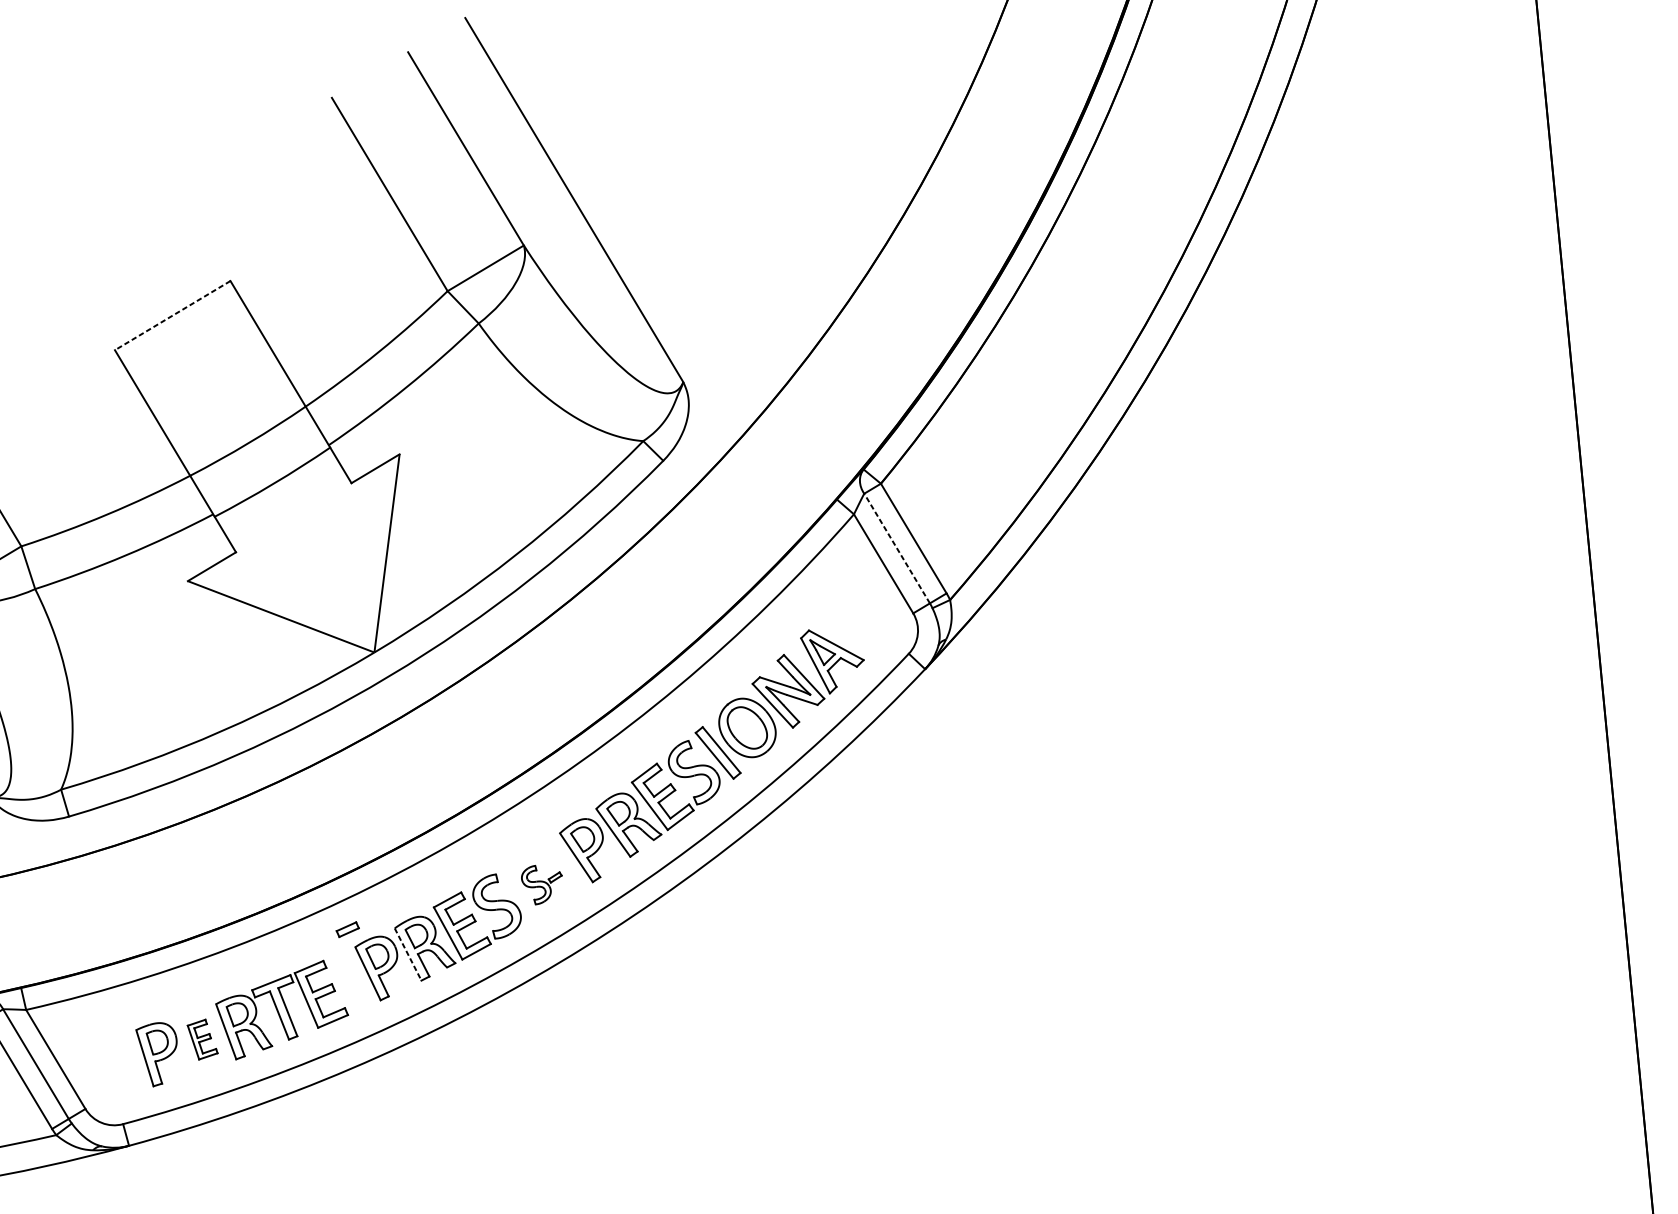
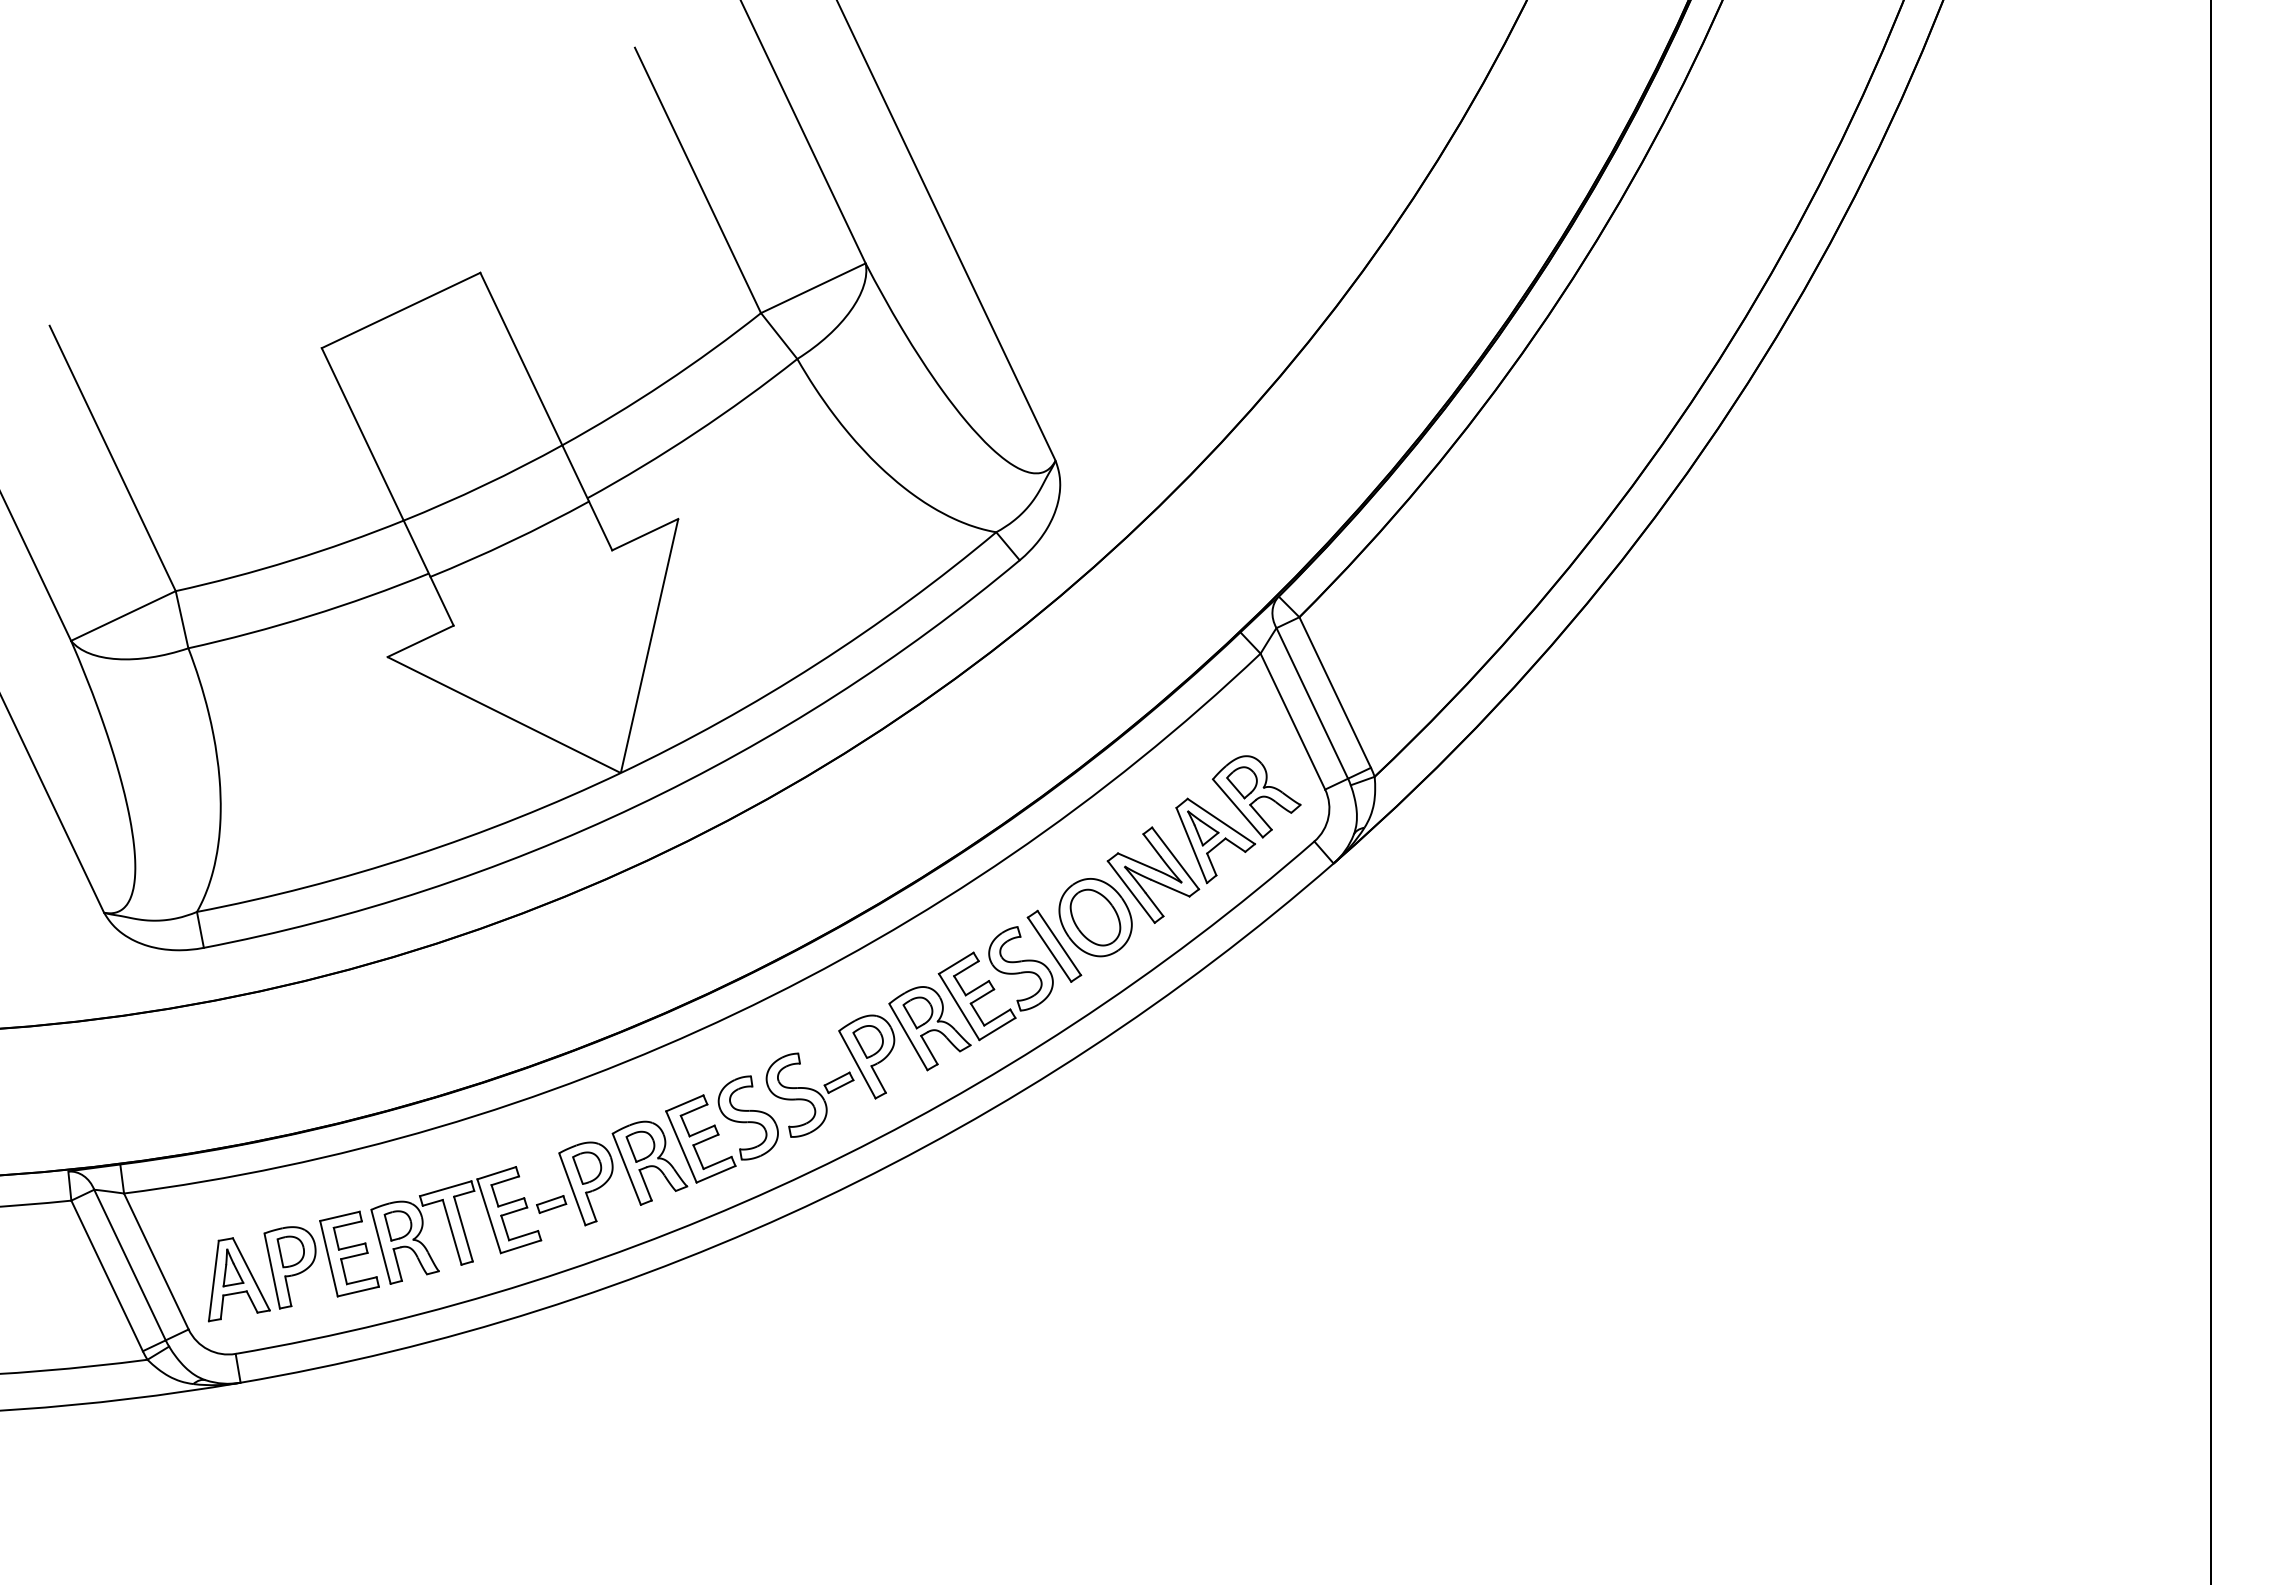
line: (173, 315) -> (401, 310), dashed -> solid
line: (897, 547) -> (1312, 702), dashed -> solid
part: (861, 623) -> (1256, 796), added
part: (542, 884) -> (809, 1094), size x1.67
part: (347, 929) -> (551, 1204), moved
line: (408, 954) -> (627, 1169), dashed -> solid
part: (202, 1039) -> (349, 1253), size x1.67
part: (120, 1067) -> (239, 1279), added

